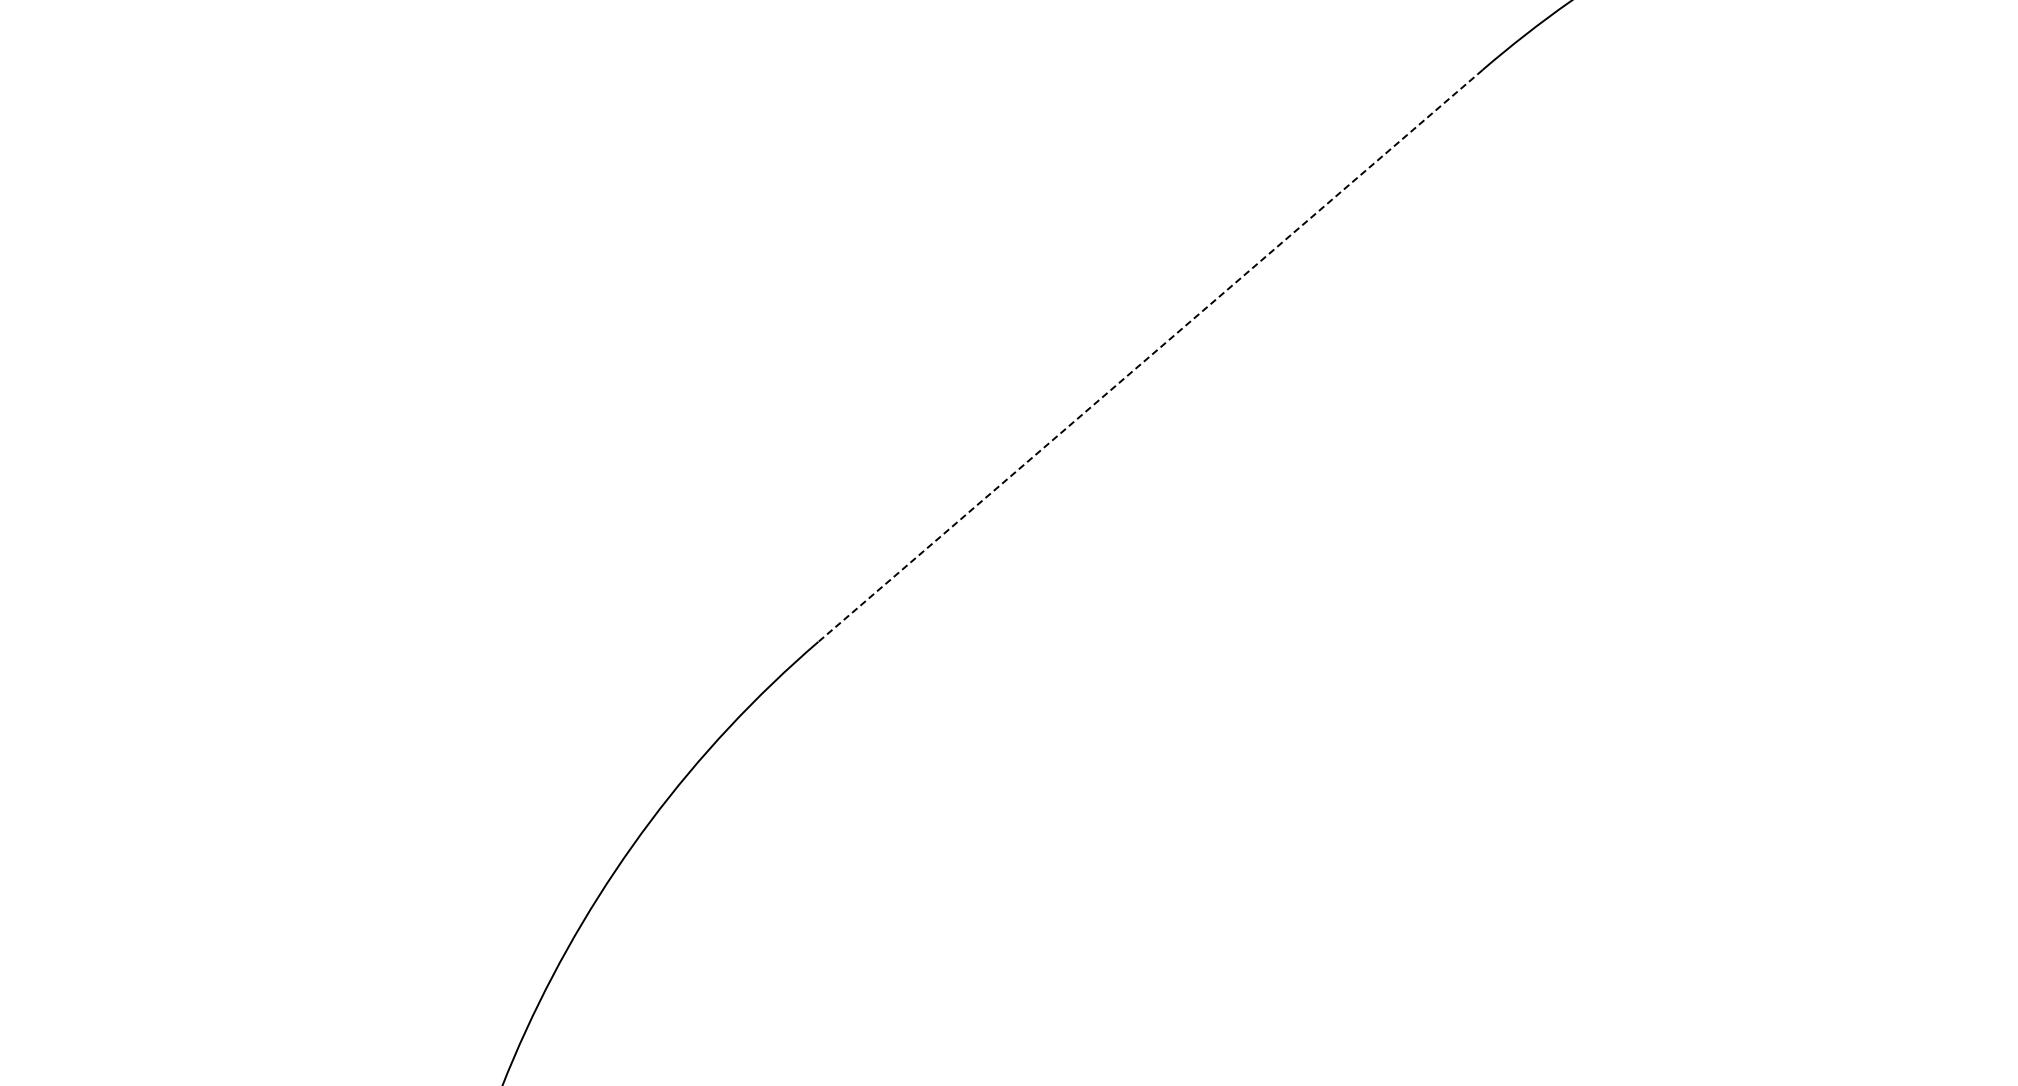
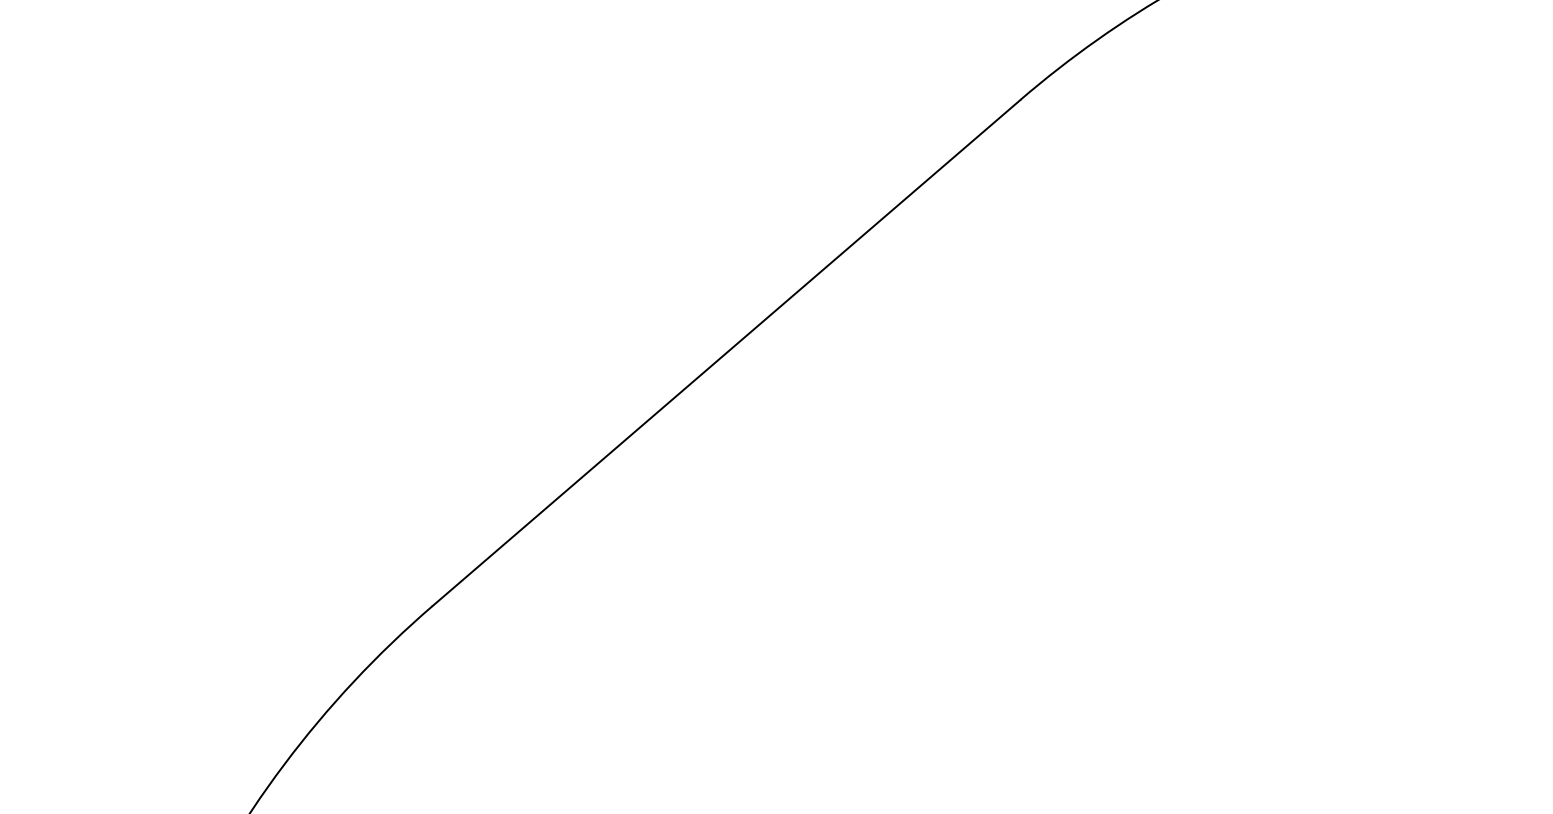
line: (1150, 356) -> (726, 353), dashed -> solid

